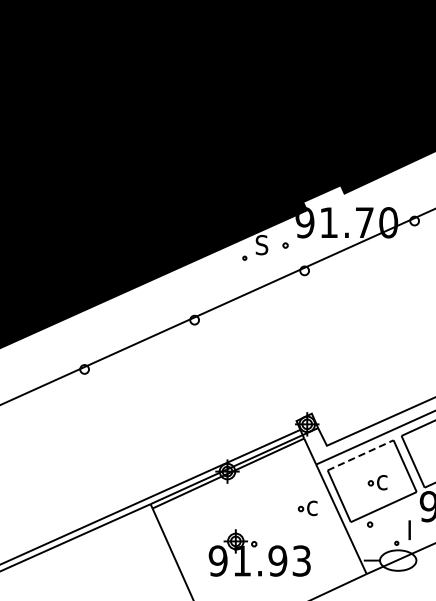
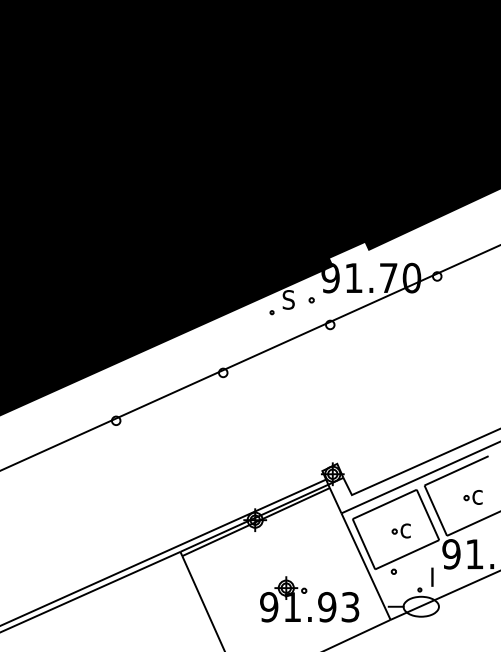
line: (361, 455) -> (385, 504), dashed -> solid
part: (306, 507) -> (332, 555), removed
part: (255, 546) -> (305, 593), moved

